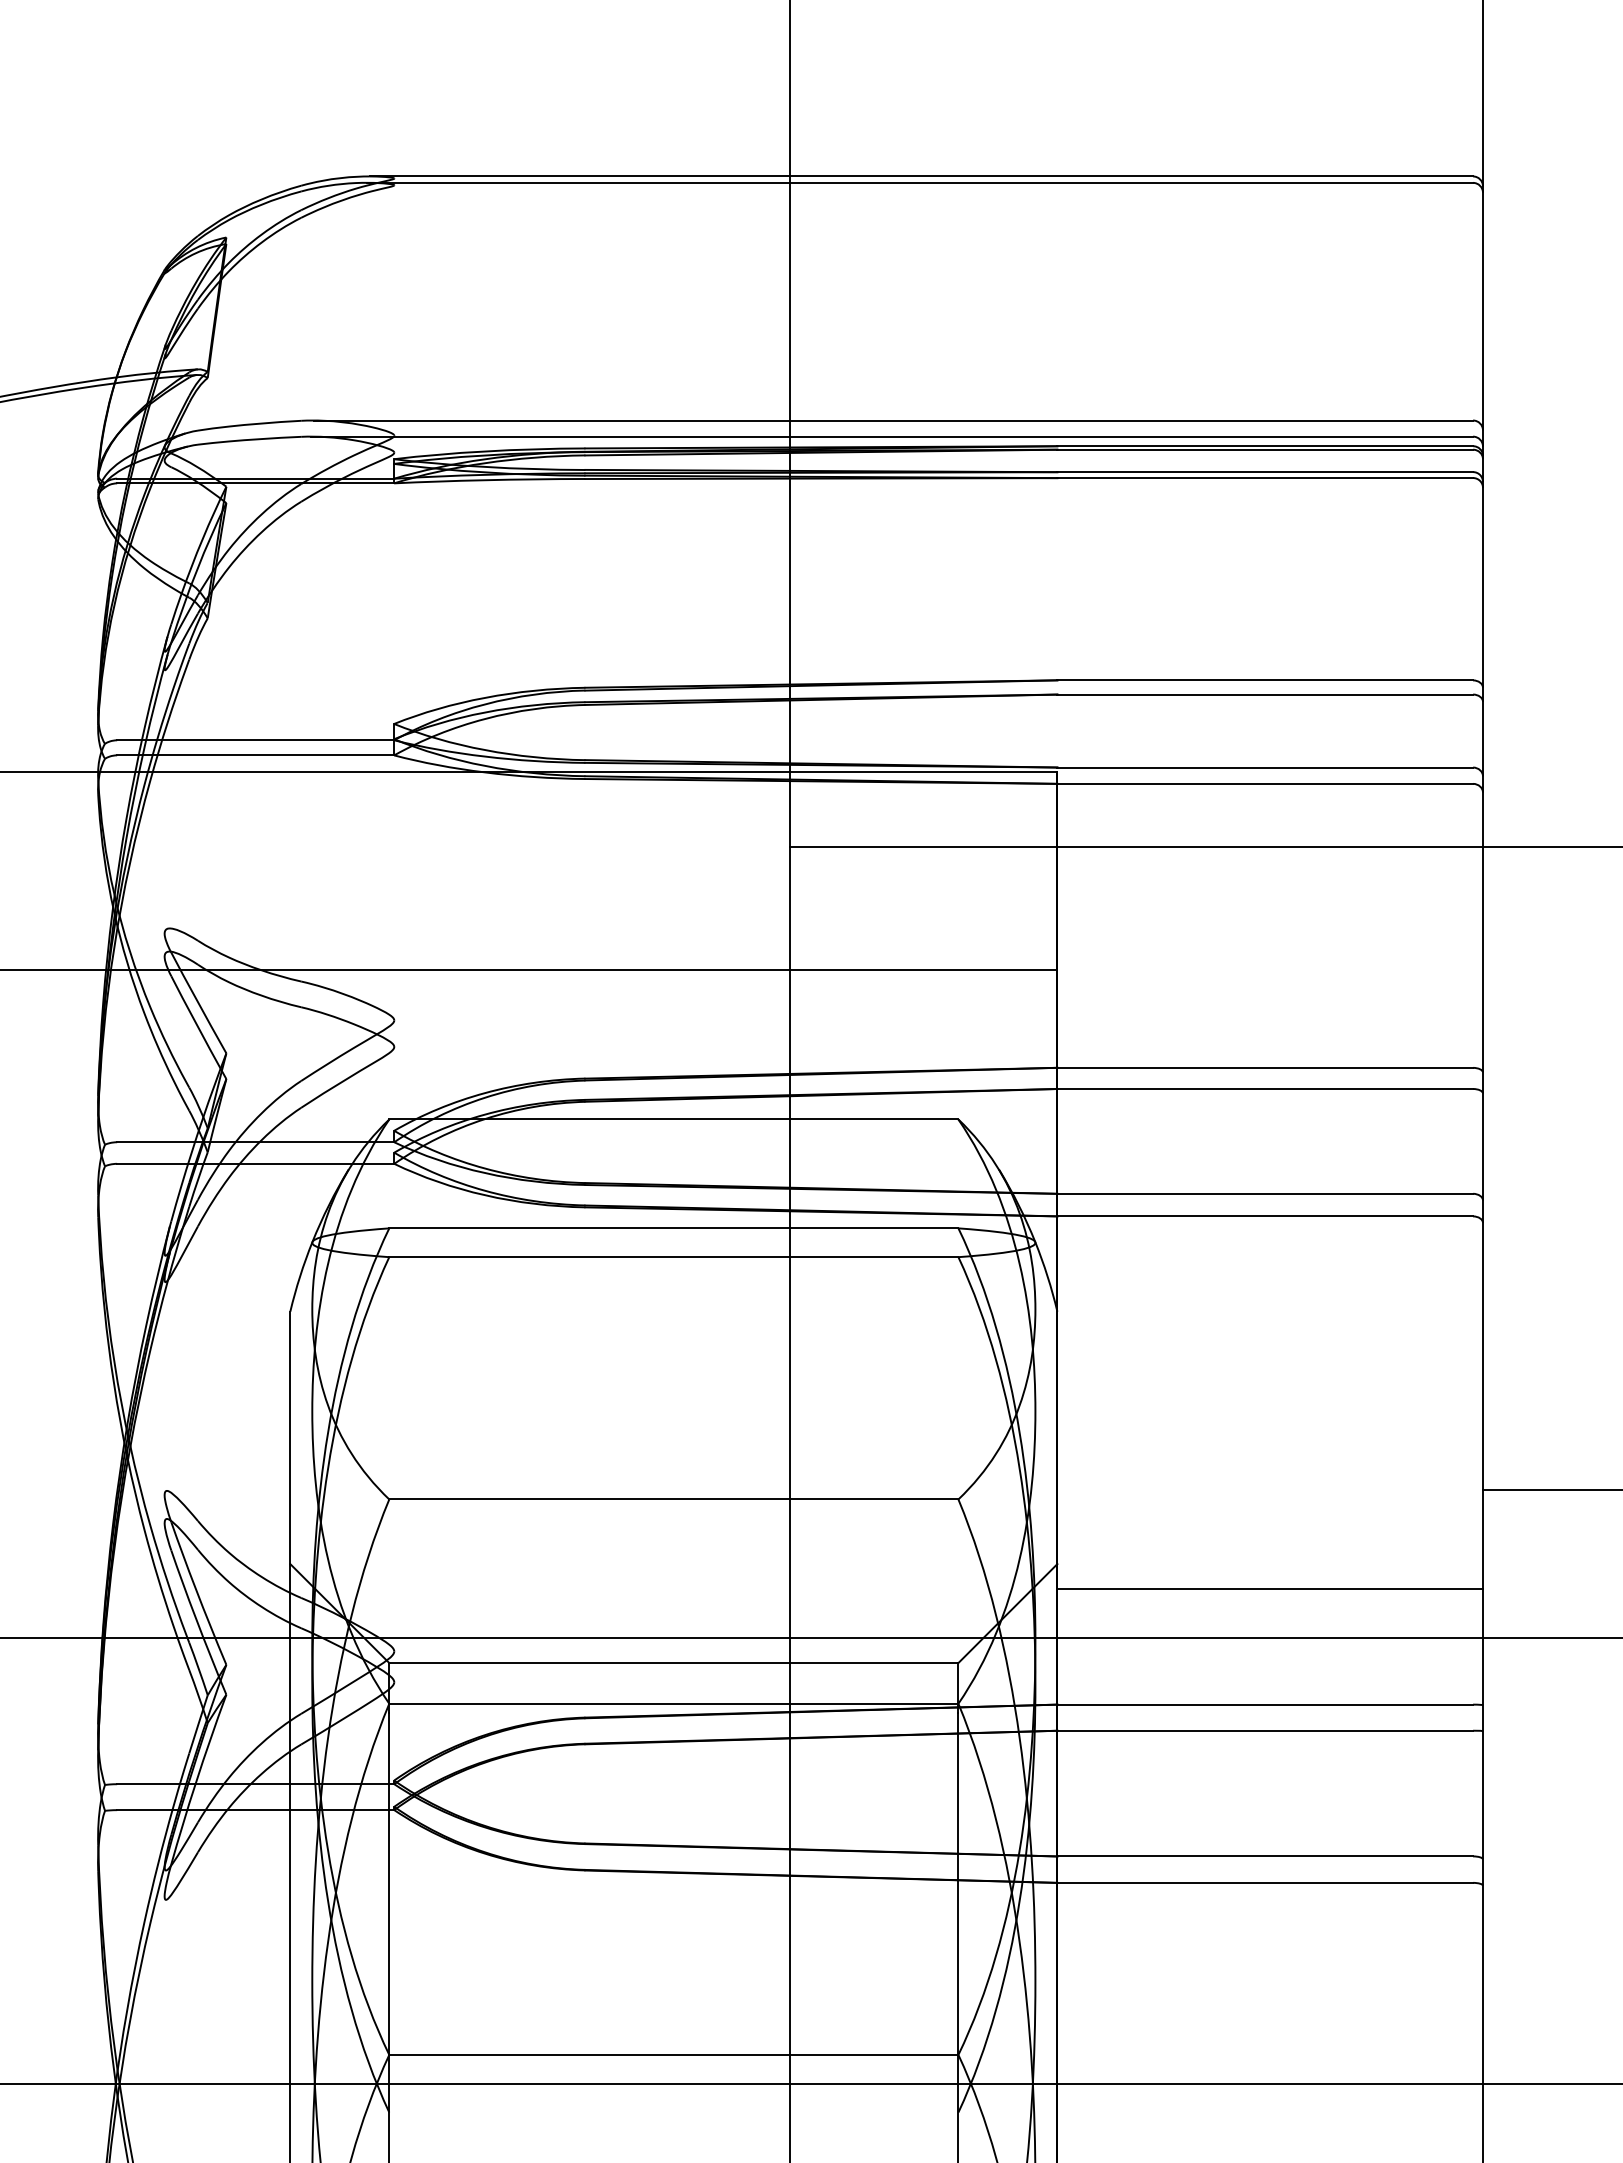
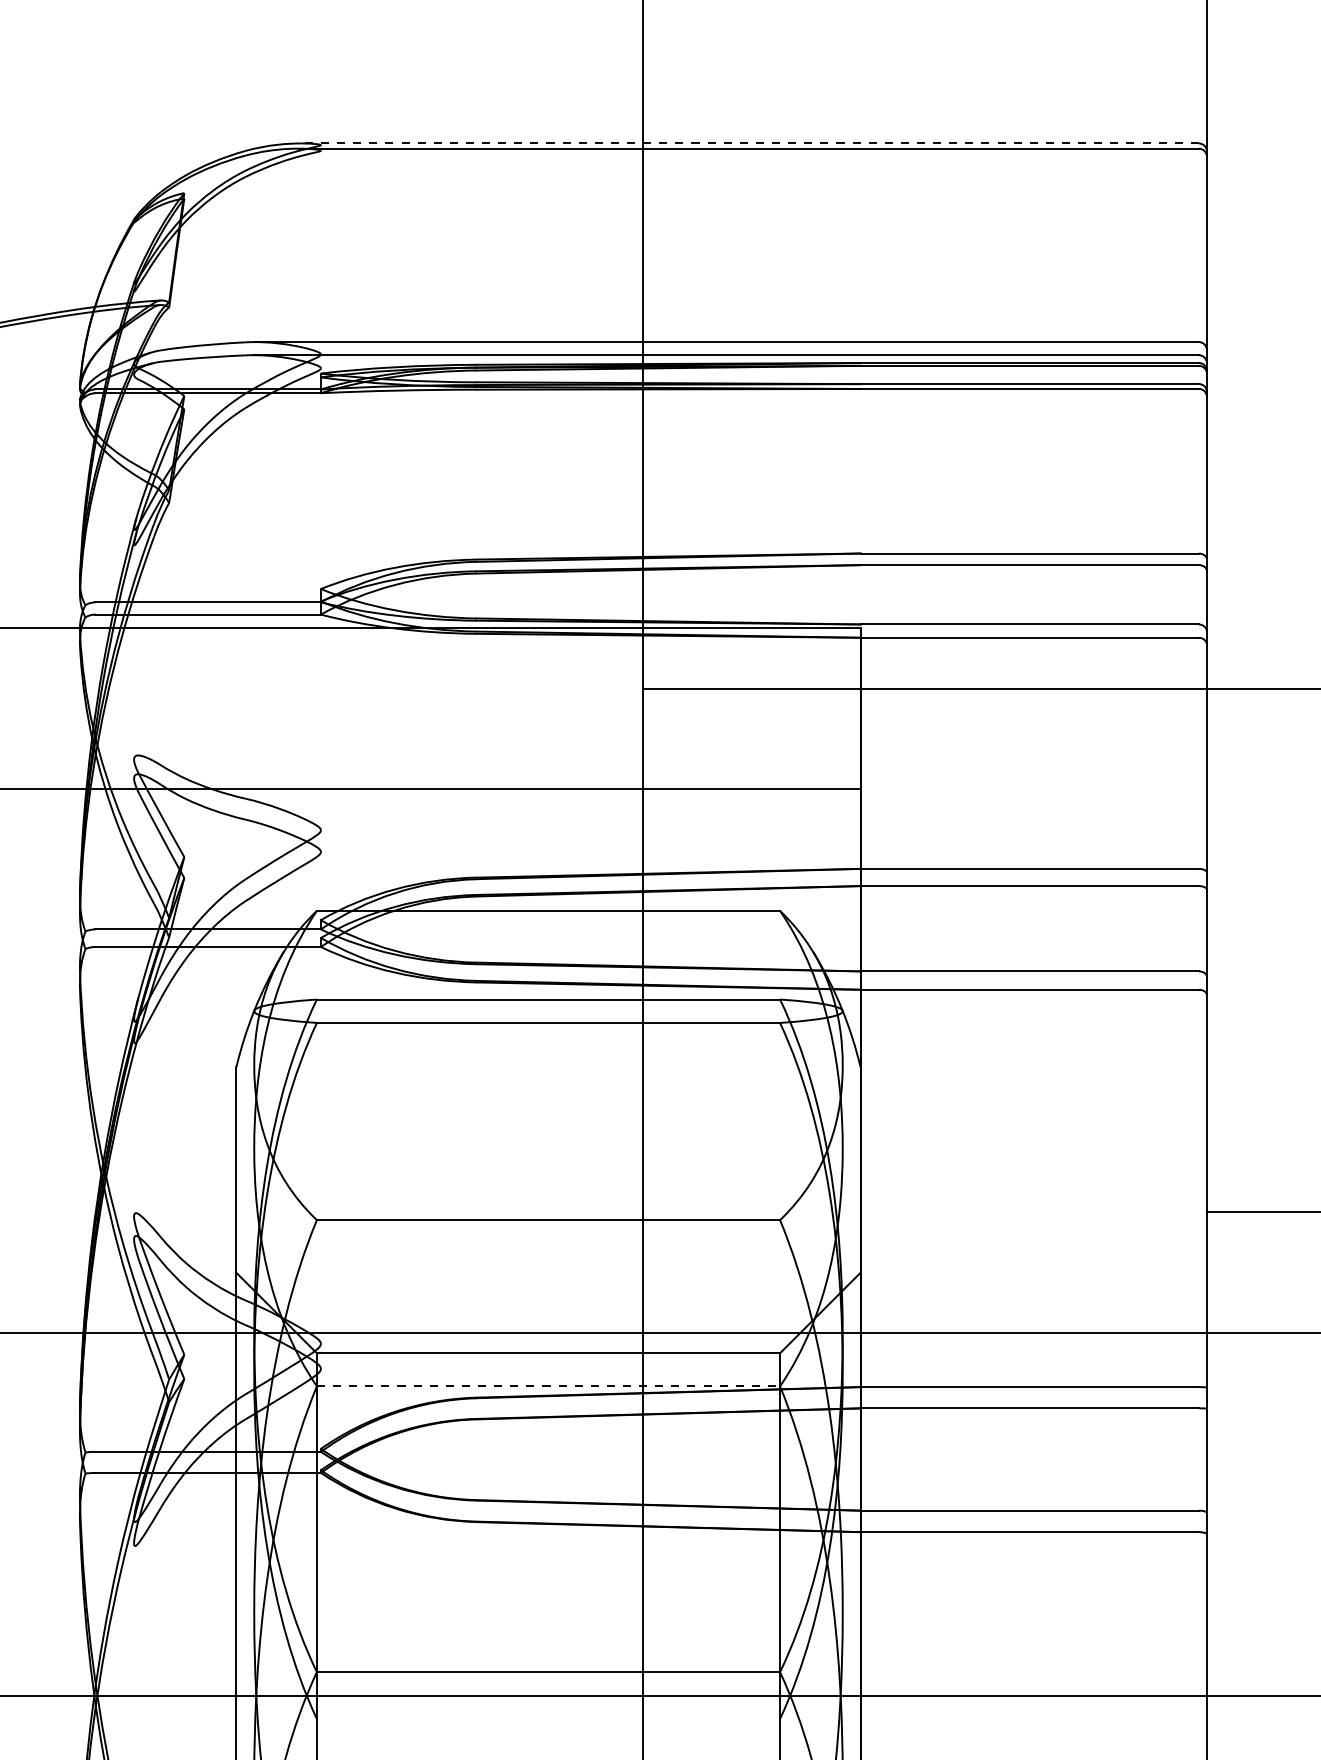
line: (921, 176) -> (750, 143), solid -> dashed
line: (1269, 1588) -> (1033, 1292), removed
line: (673, 1703) -> (548, 1386), solid -> dashed

